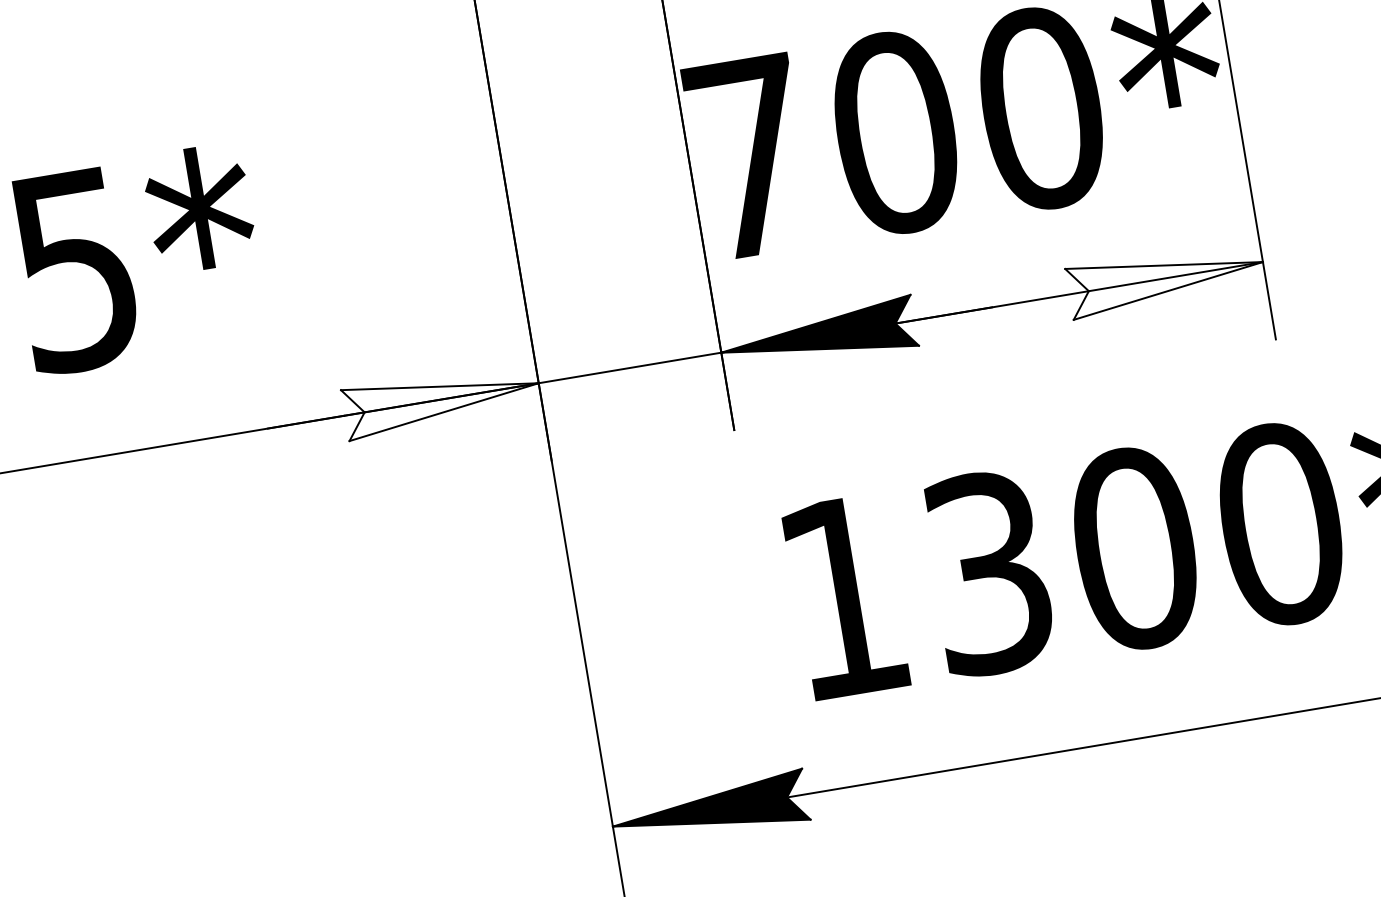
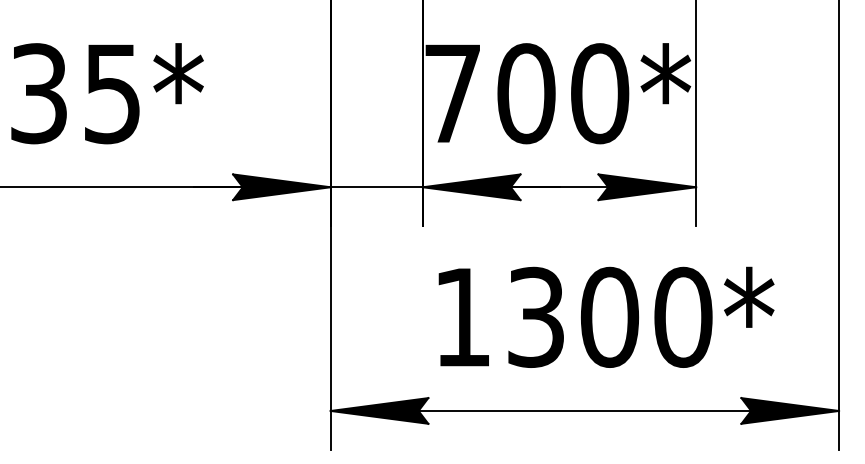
fill: (1166, 278) -> (647, 187), added
fill: (441, 400) -> (281, 187), added

